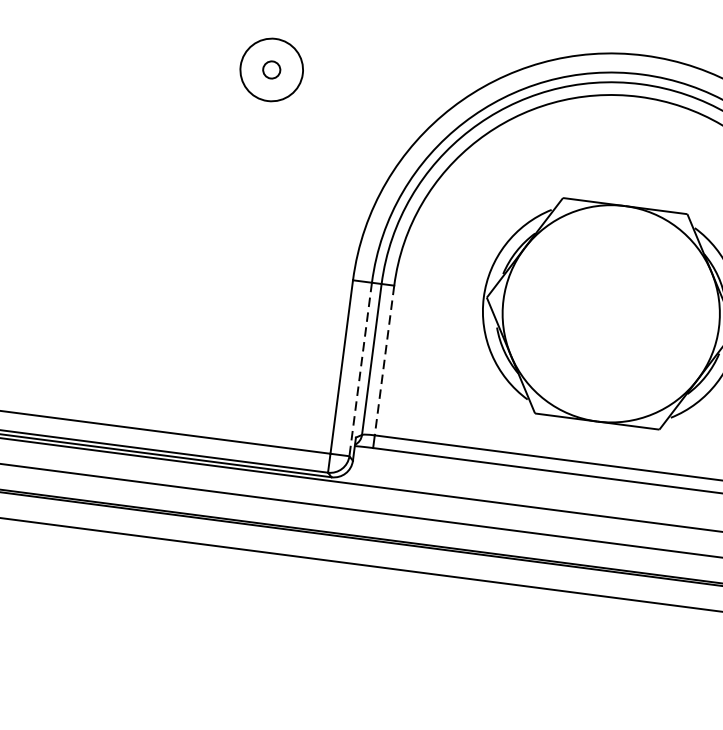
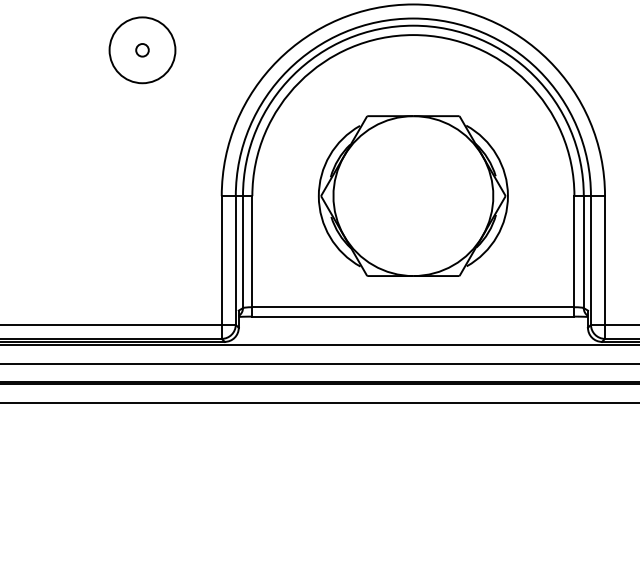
circle: (271, 70) -> (142, 50), size x1.43
line: (384, 360) -> (252, 251), dashed -> solid
line: (360, 369) -> (235, 260), dashed -> solid

